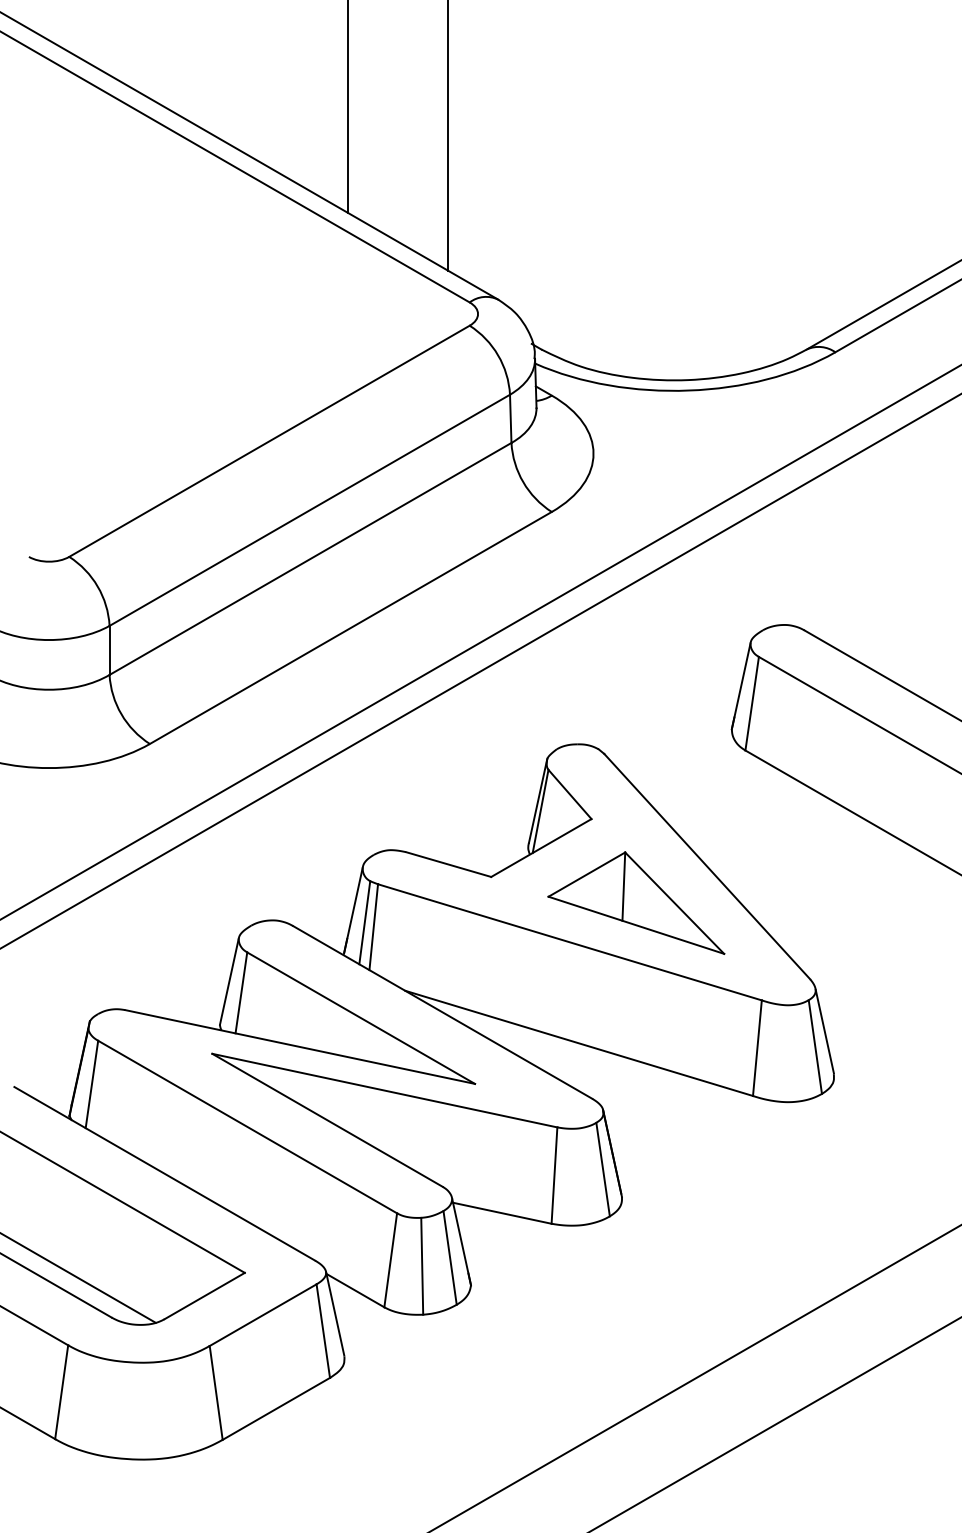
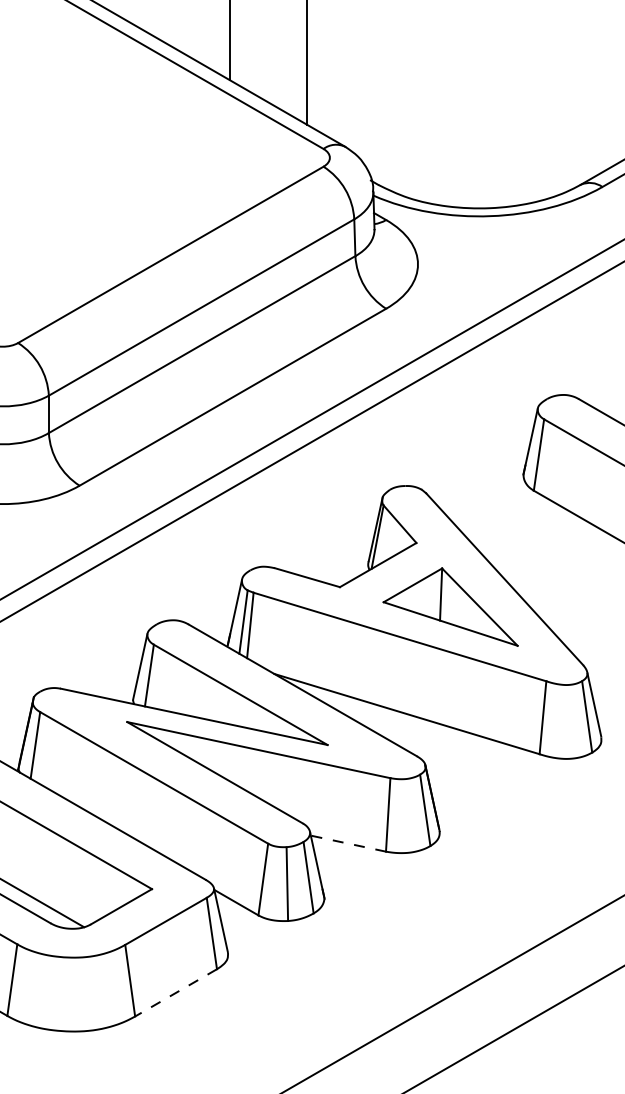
line: (501, 1213) -> (347, 843), solid -> dashed
line: (276, 1408) -> (176, 992), solid -> dashed

